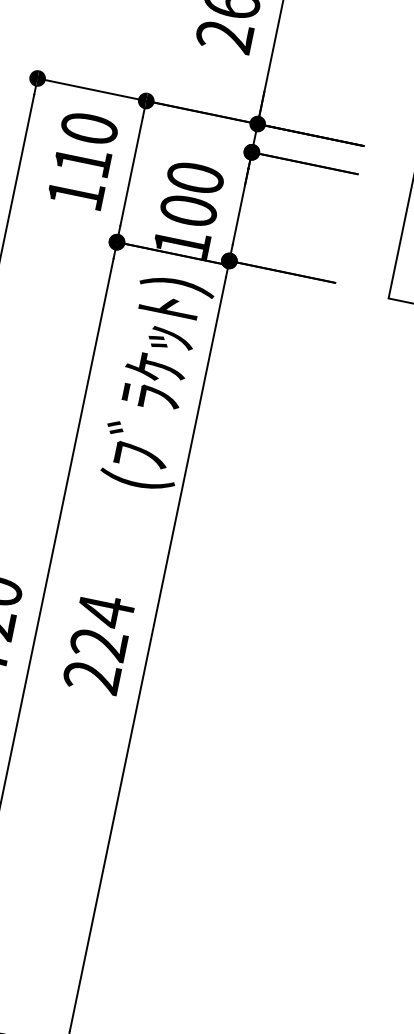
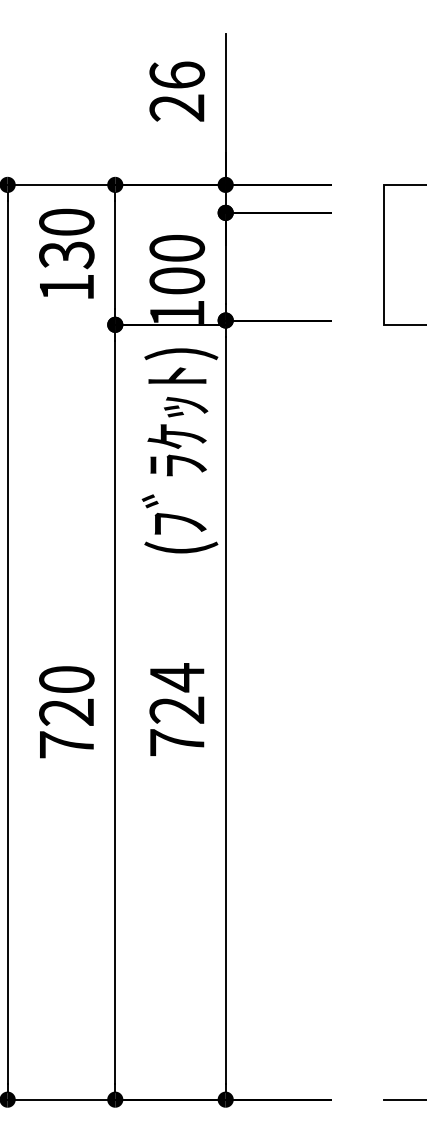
text: (82, 162) -> (66, 255), 110 -> 130
text: (91, 676) -> (176, 742), 224 -> 724

